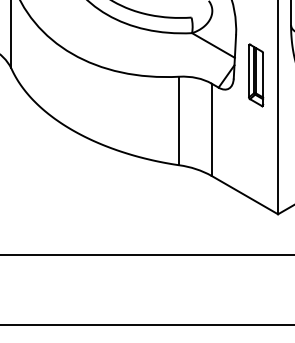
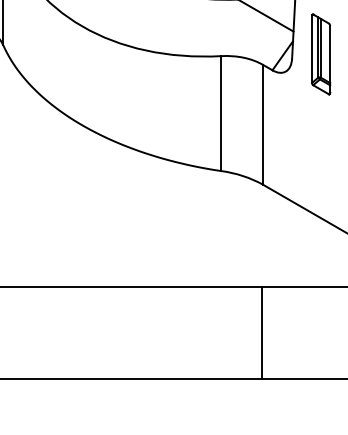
line: (210, 289) -> (261, 332), added

